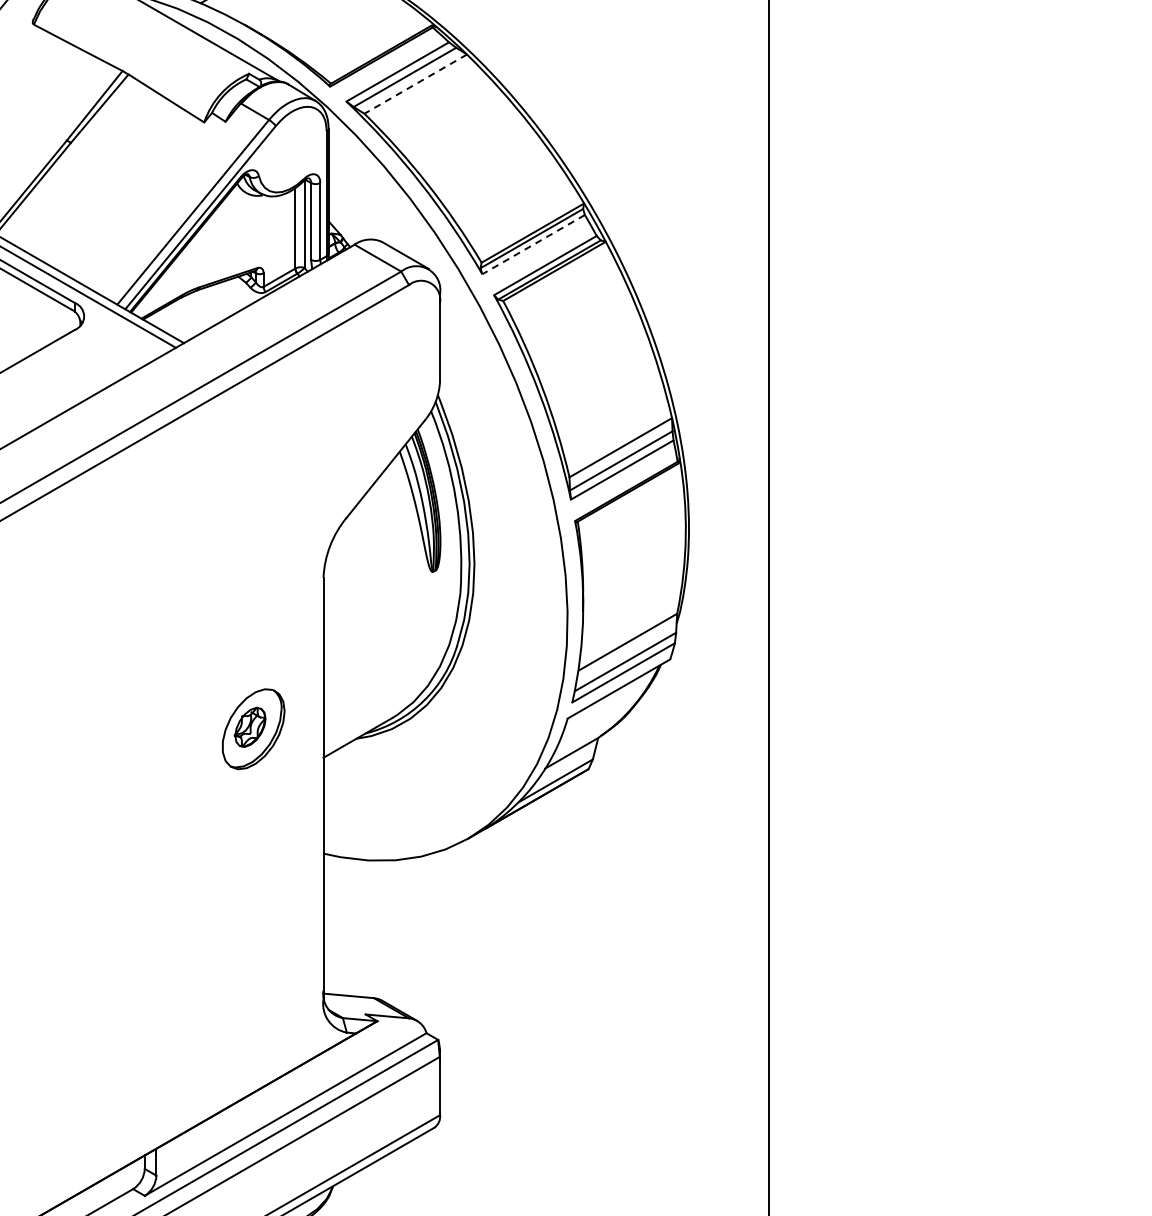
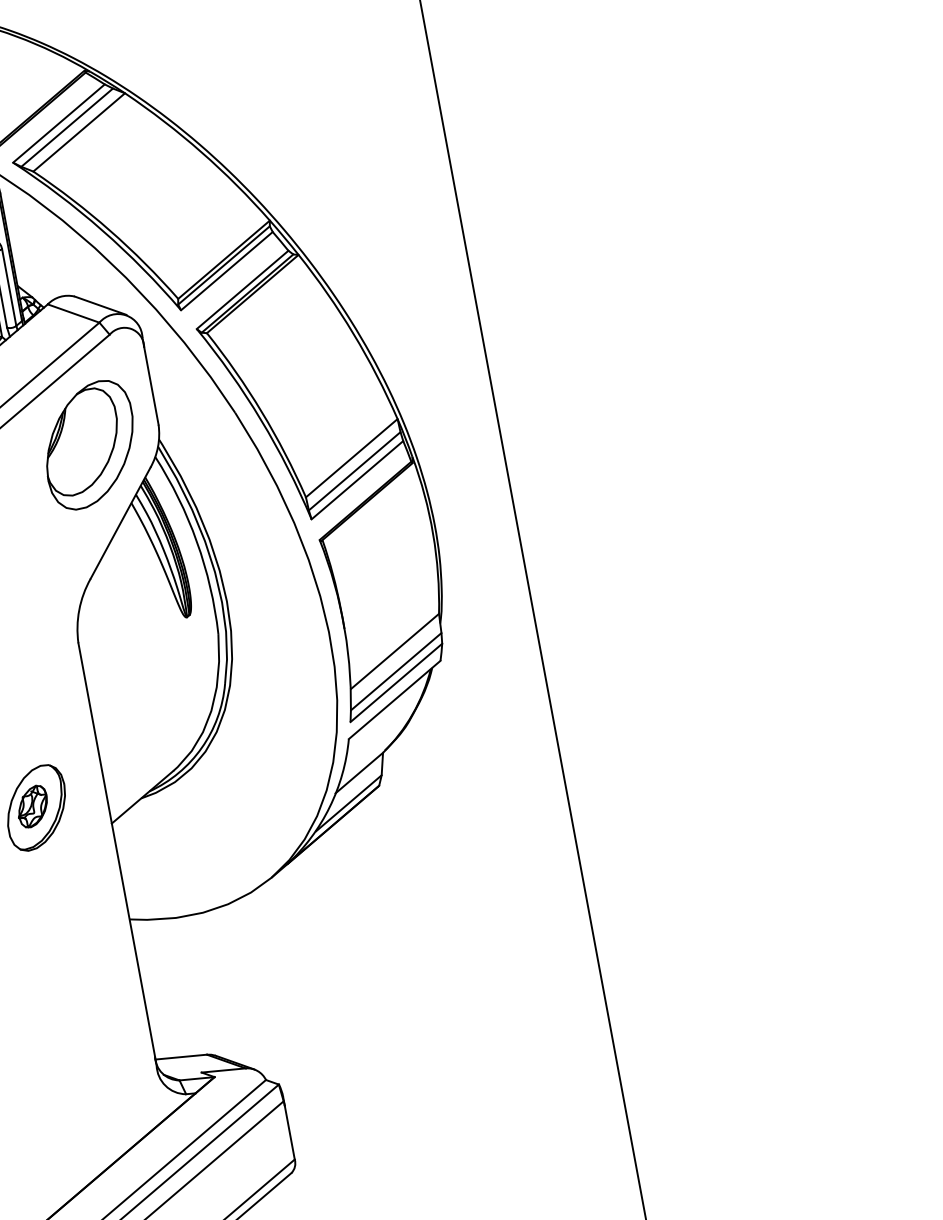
line: (415, 84) -> (79, 132), dashed -> solid
line: (533, 244) -> (226, 271), dashed -> solid
part: (369, 387) -> (89, 444), added

